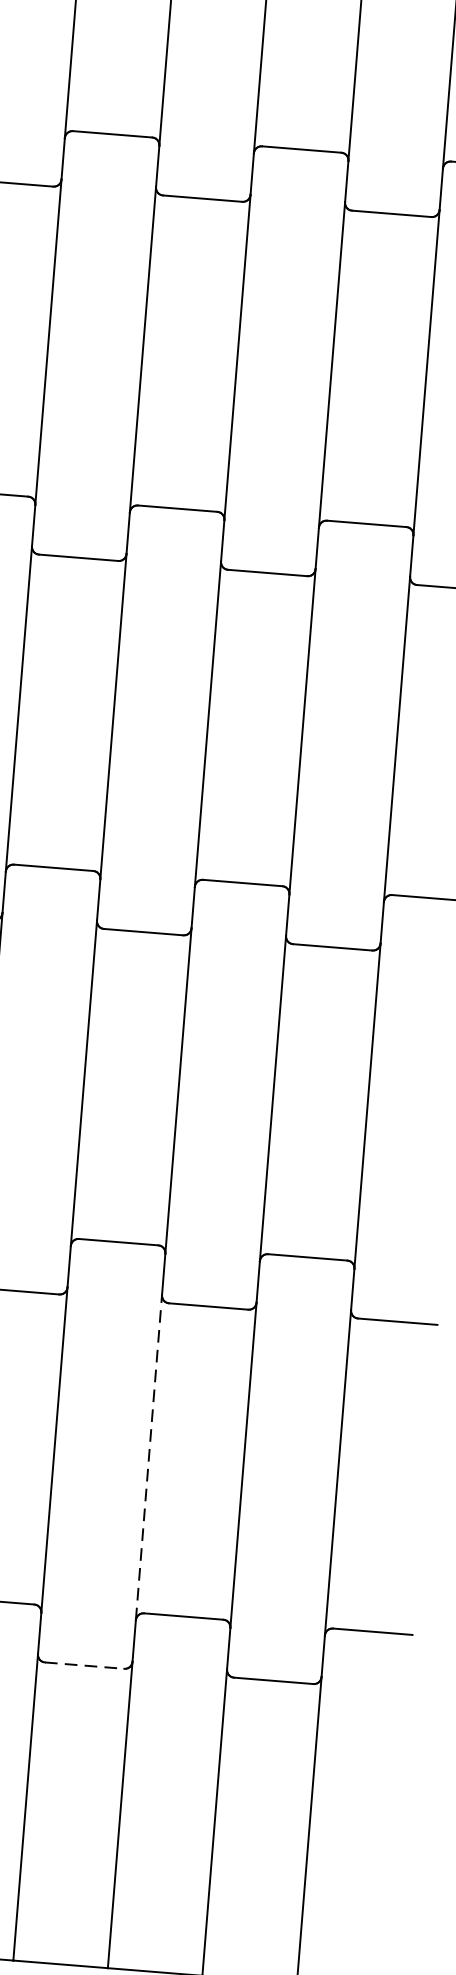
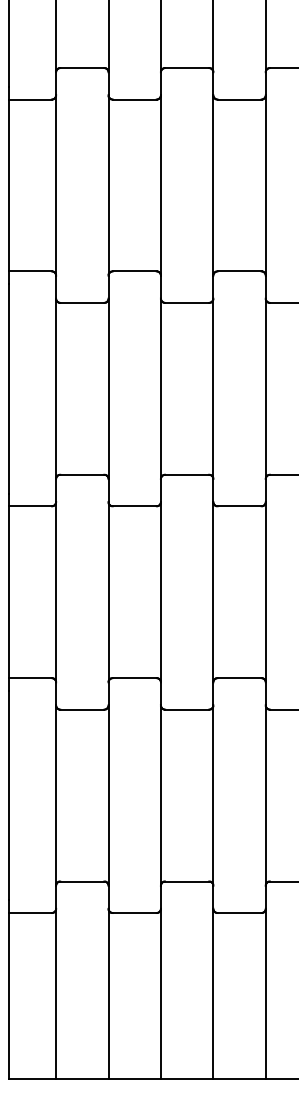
line: (148, 1457) -> (160, 795), dashed -> solid
line: (86, 1664) -> (135, 912), dashed -> solid

